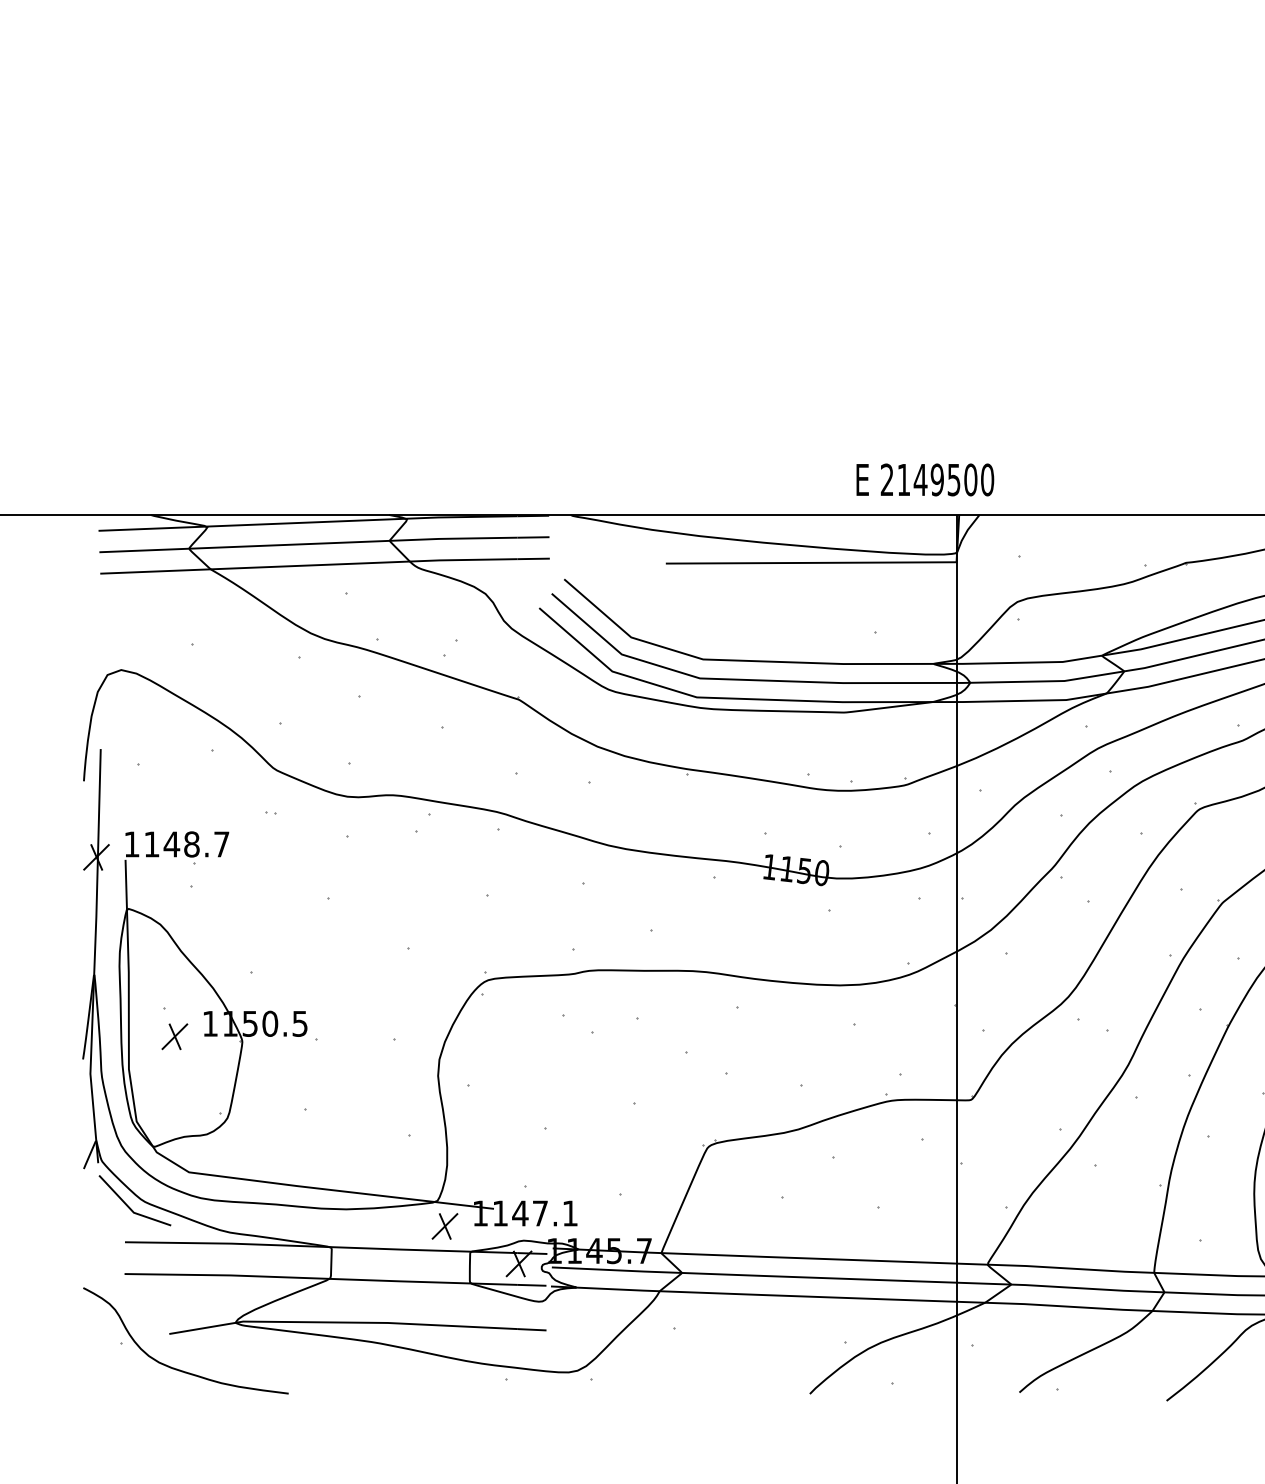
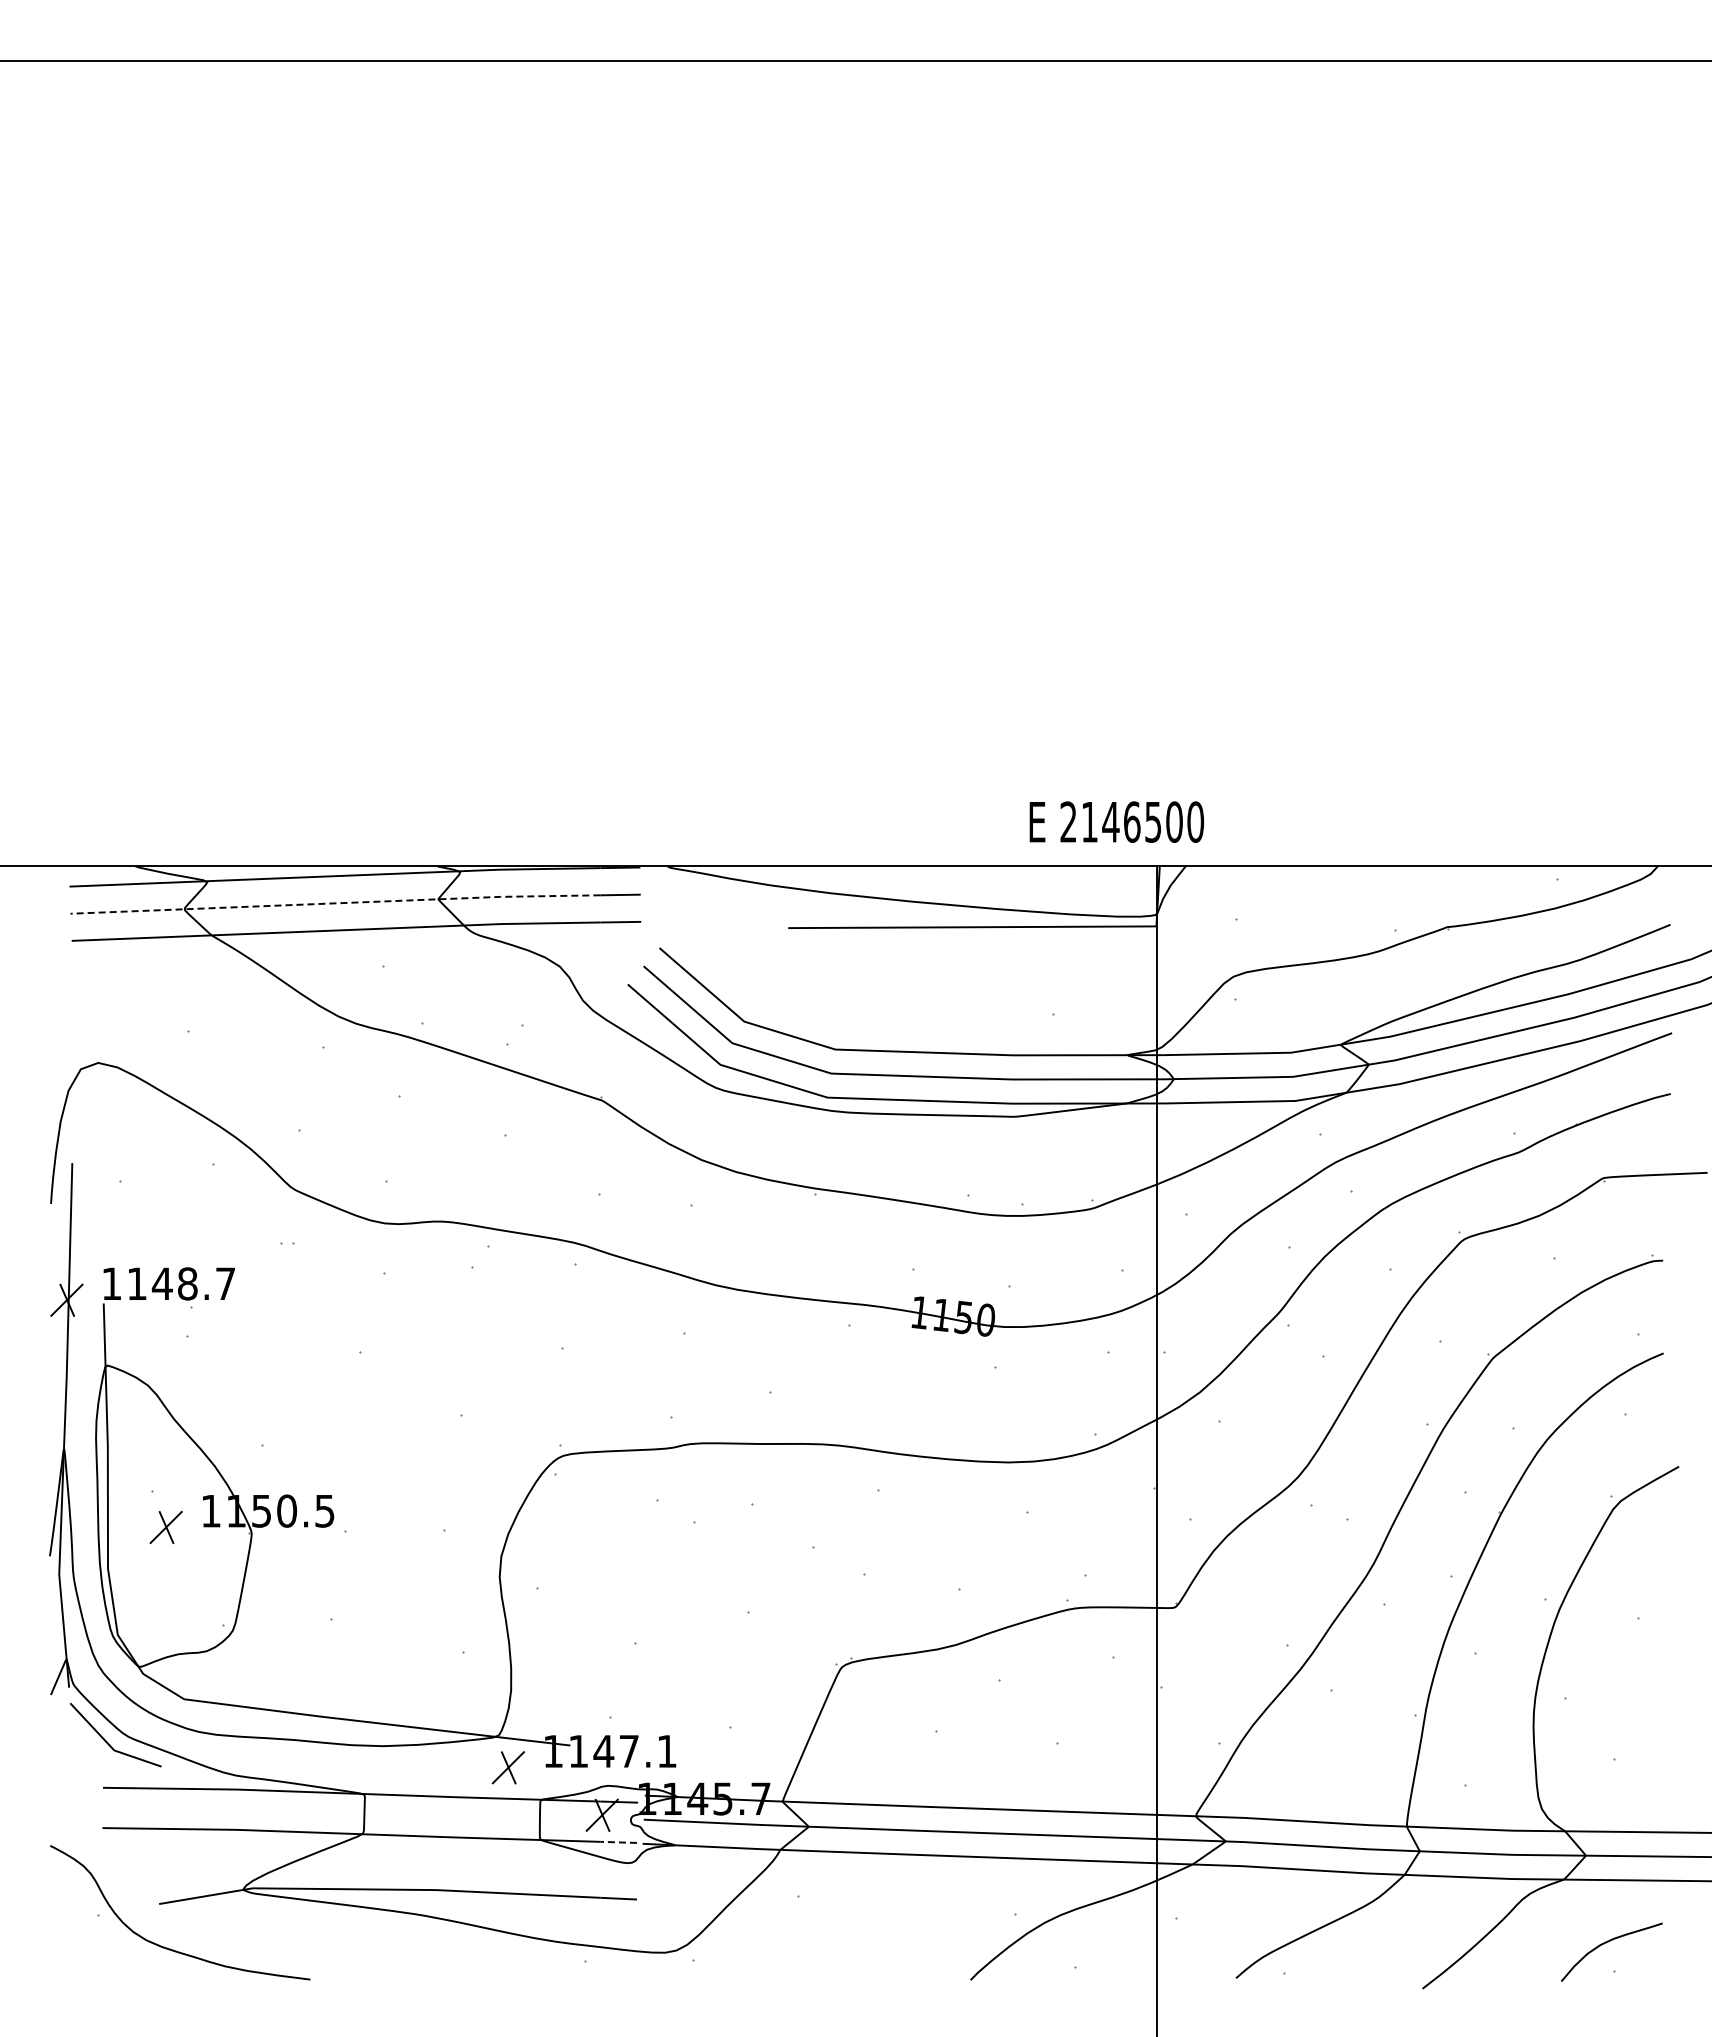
text: (936, 479) -> (1131, 821), 2149500 -> 2146500
line: (307, 544) -> (334, 903), solid -> dashed
line: (531, 1285) -> (618, 1842), solid -> dashed

